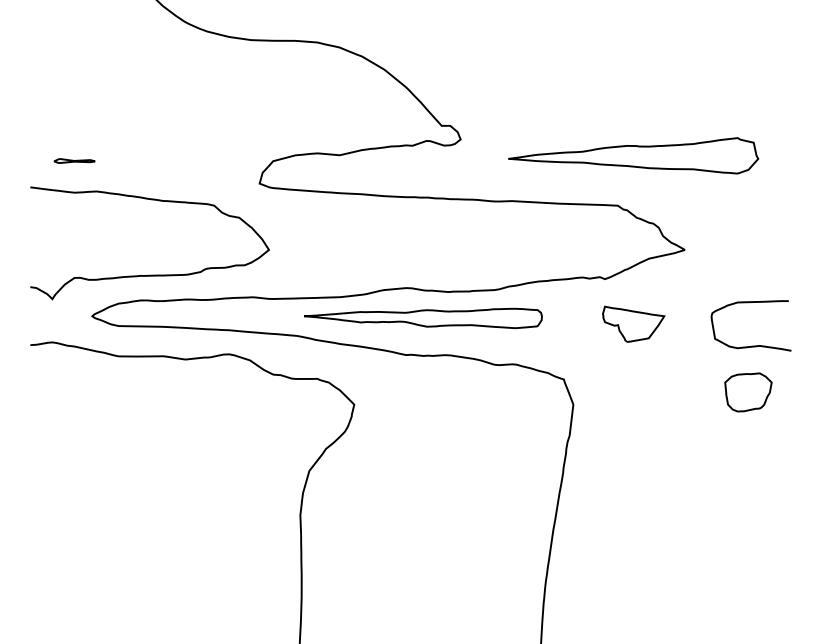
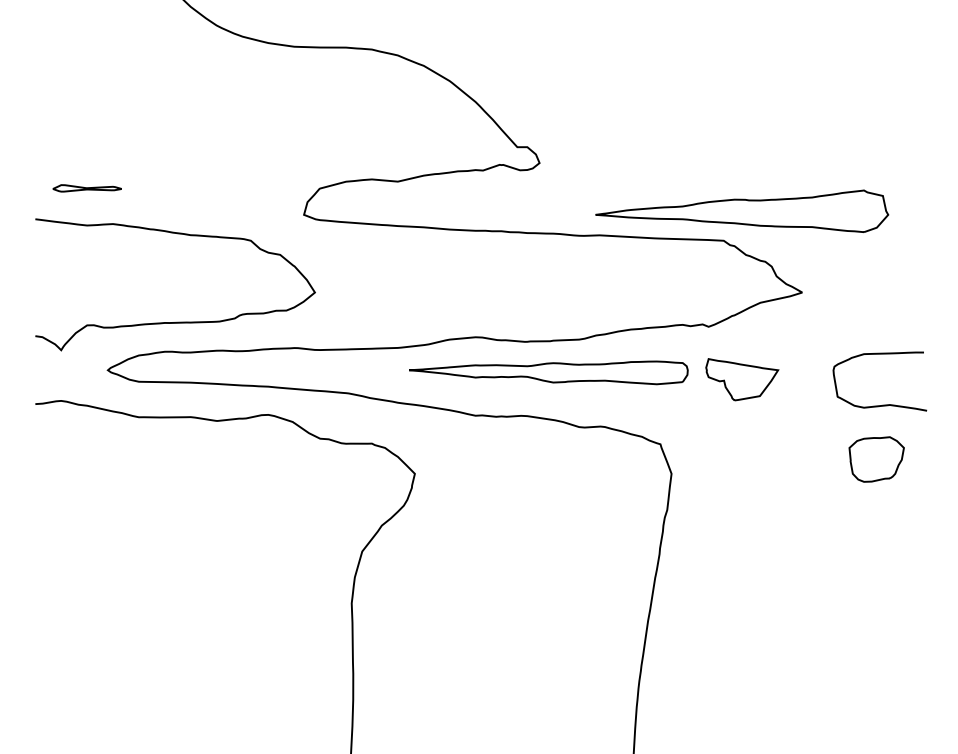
part: (633, 155) -> (742, 210), moved
part: (74, 161) -> (86, 188), size x1.43
part: (423, 318) -> (548, 372), moved

